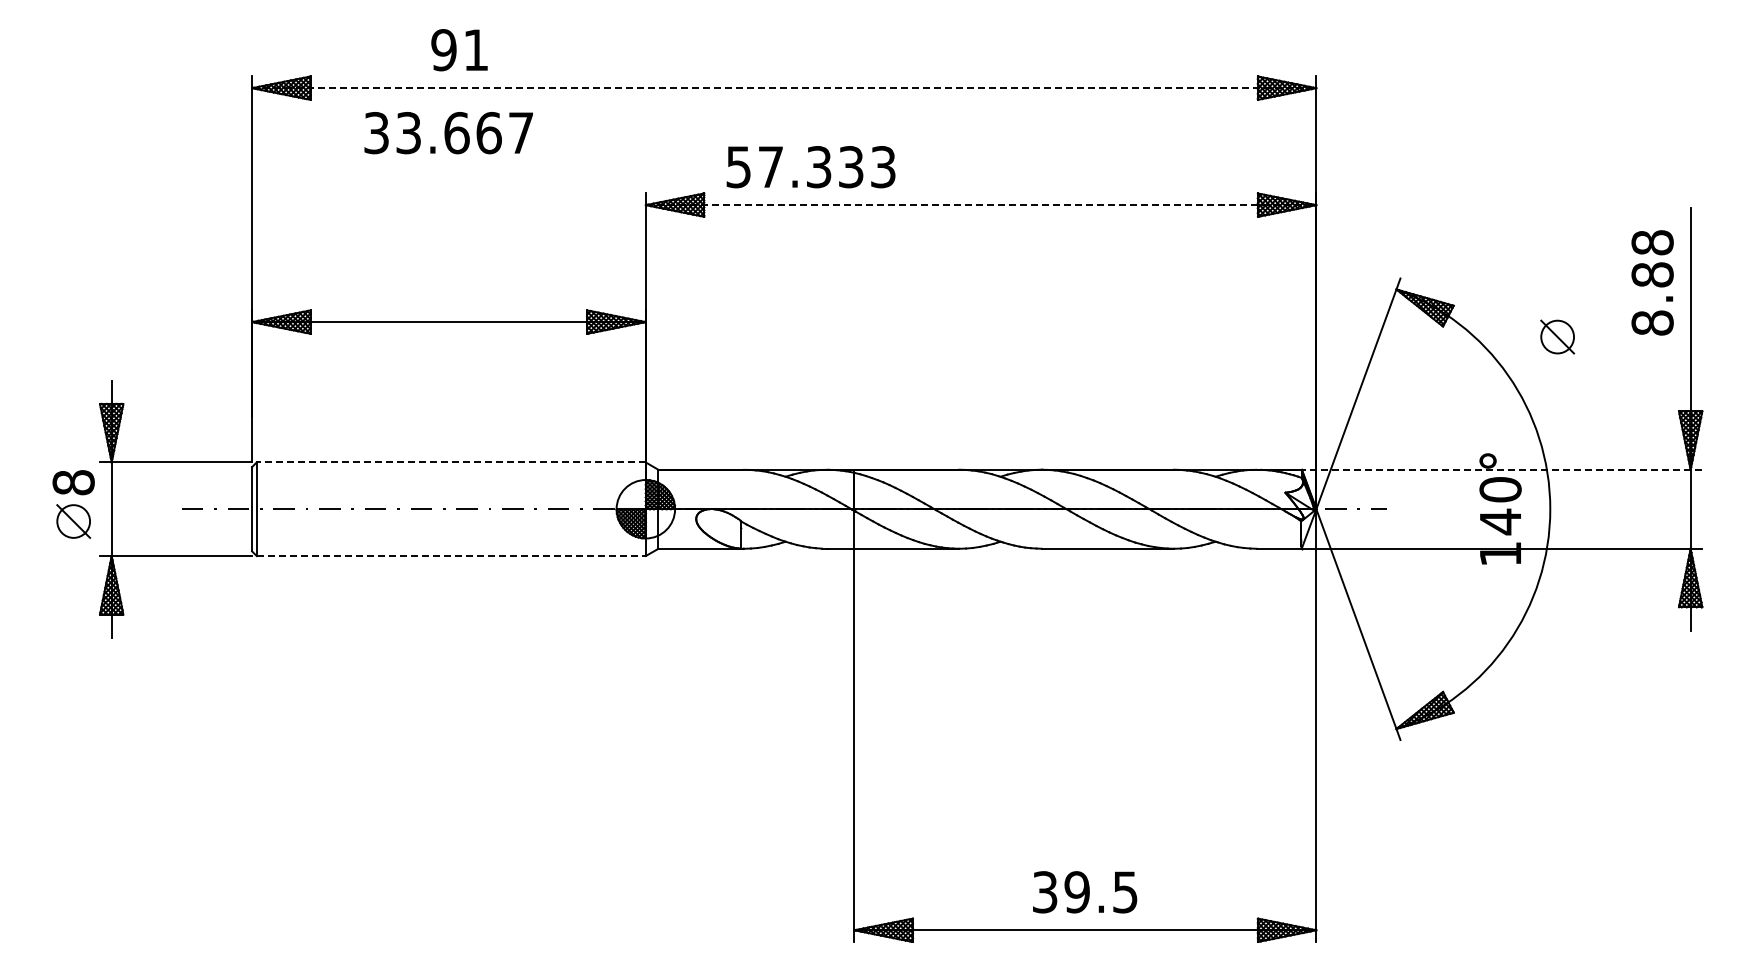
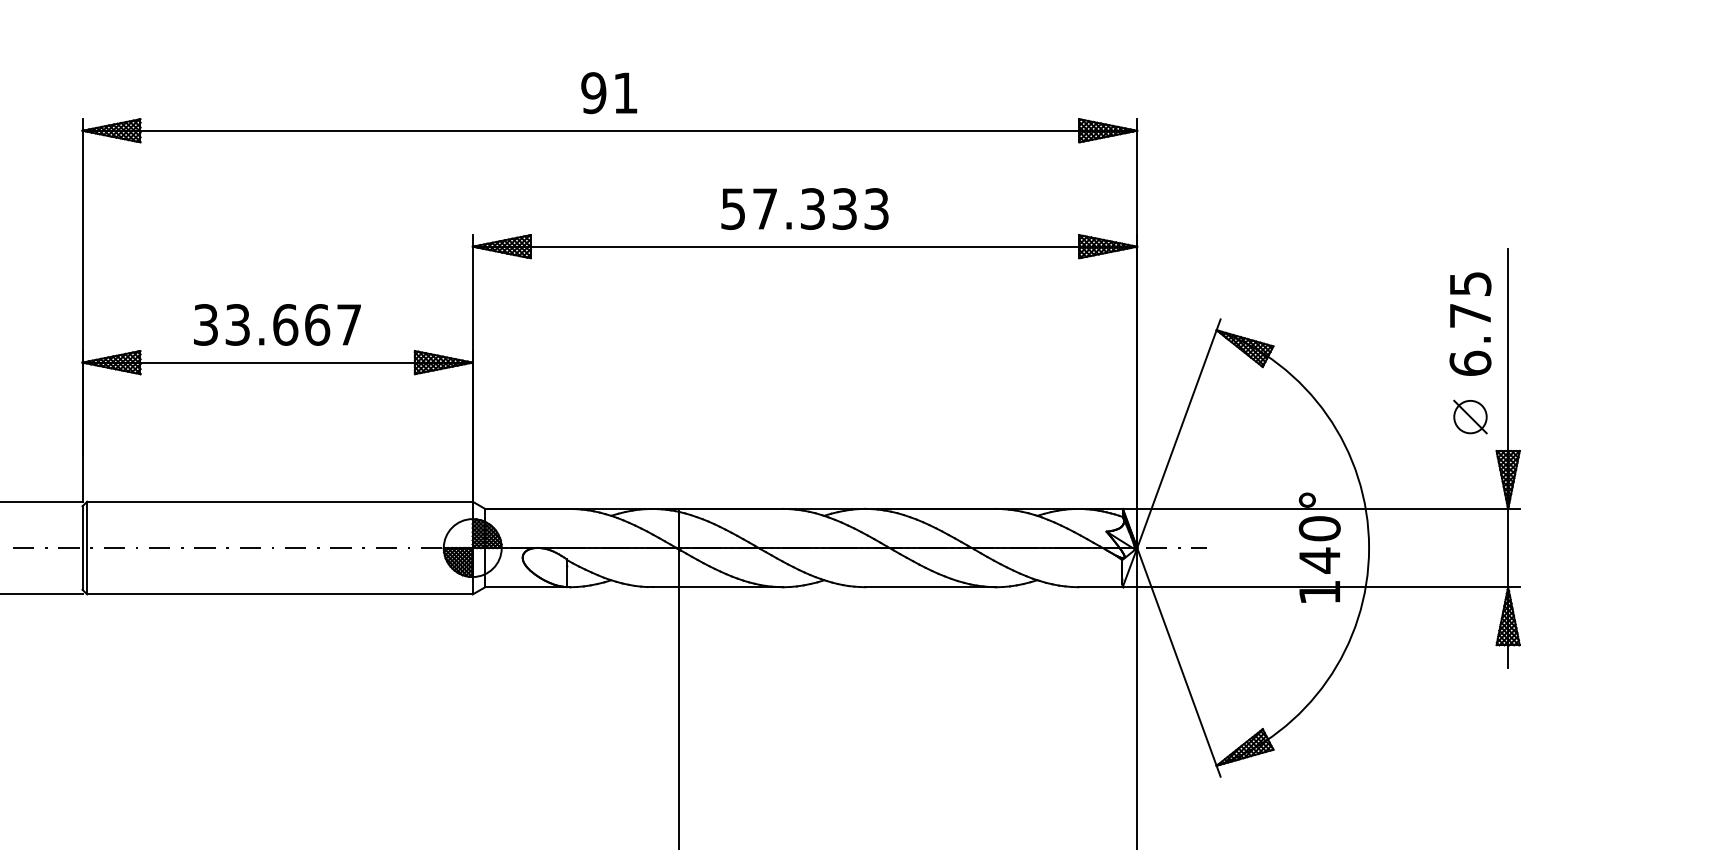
text: (459, 50) -> (609, 93), moved
line: (784, 88) -> (610, 131), dashed -> solid
text: (448, 133) -> (277, 325), moved
text: (810, 167) -> (804, 209), moved
line: (981, 205) -> (805, 247), dashed -> solid
text: (1652, 282) -> (1470, 323), 8.88 -> 6.75
part: (1557, 336) -> (1470, 416), moved
line: (451, 462) -> (280, 501), dashed -> solid
line: (1501, 469) -> (1320, 508), dashed -> solid
line: (451, 556) -> (280, 594), dashed -> solid

